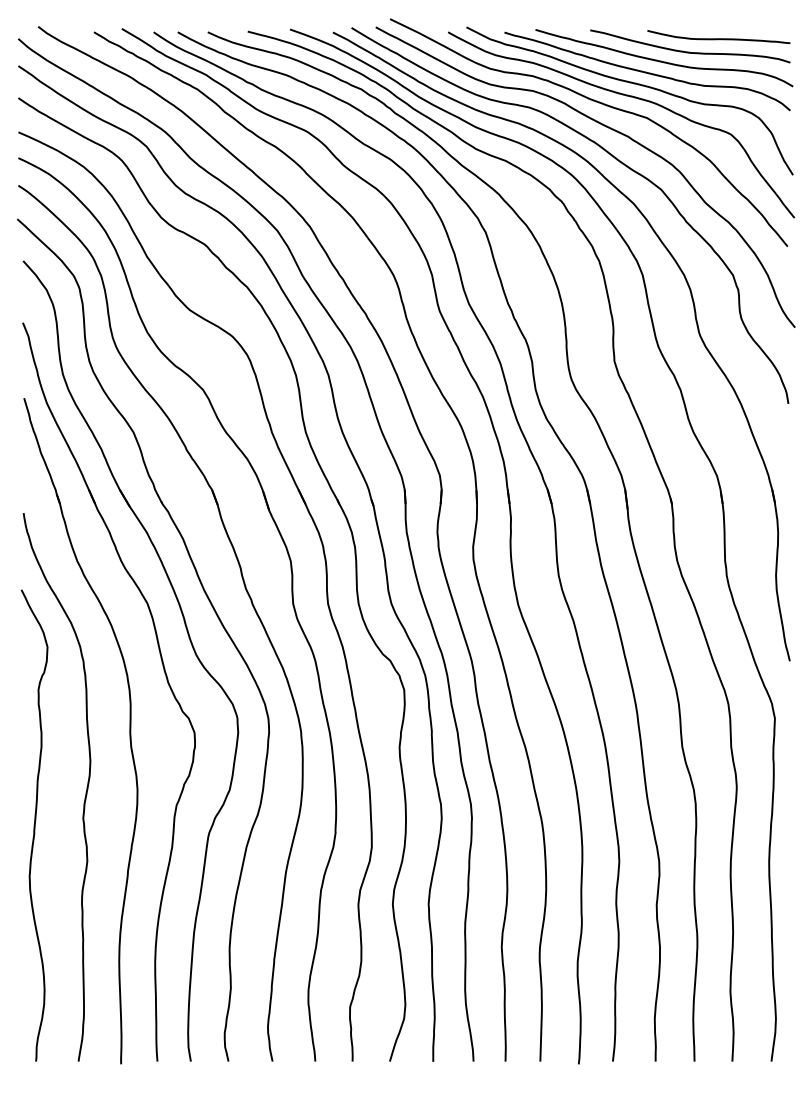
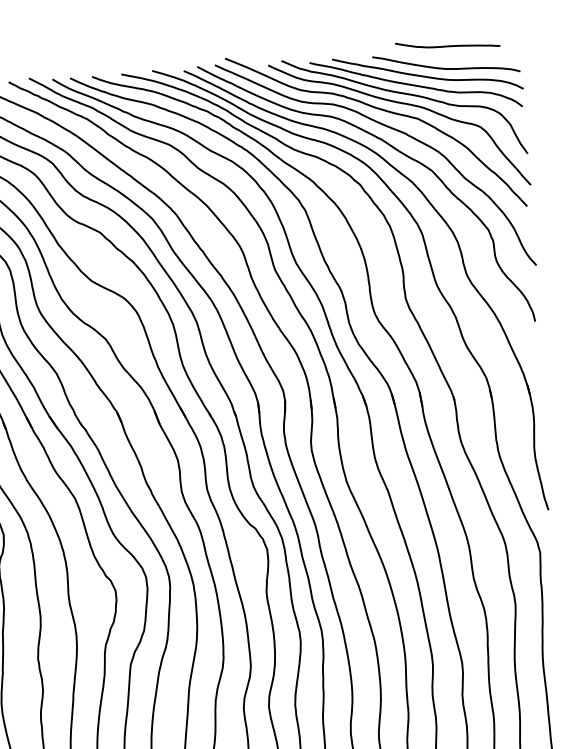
curve: (718, 38) -> (447, 45), moved

